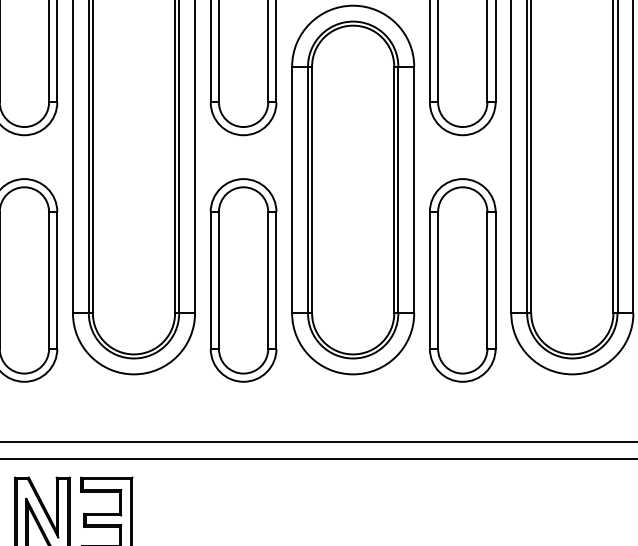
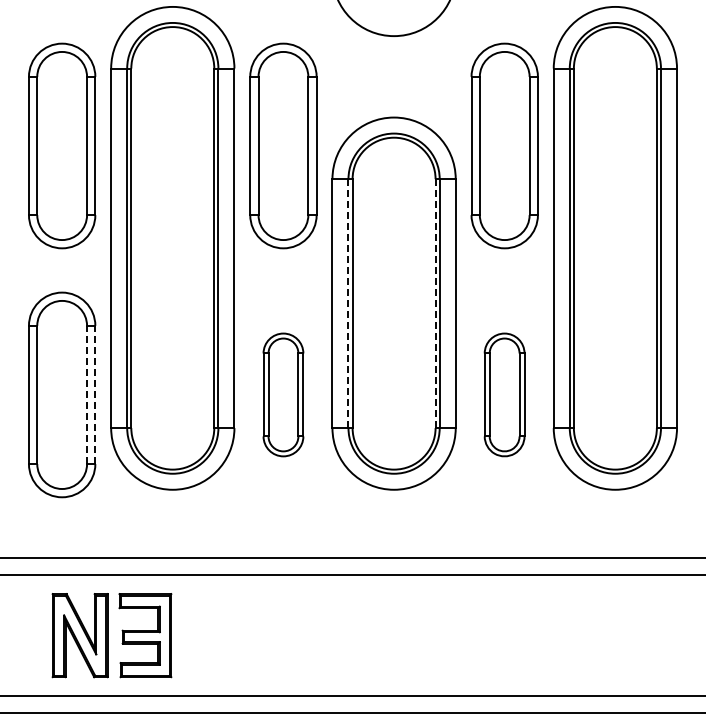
line: (394, 189) -> (435, 303), solid -> dashed
line: (308, 190) -> (348, 304), solid -> dashed
line: (49, 280) -> (87, 394), solid -> dashed
line: (57, 280) -> (95, 394), solid -> dashed
part: (243, 280) -> (283, 394), size x0.6
part: (462, 280) -> (504, 394), size x0.6

